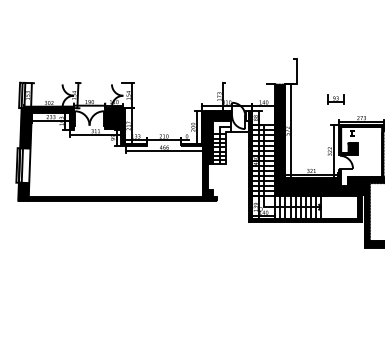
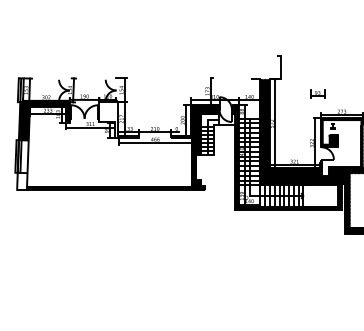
hatch: (125, 126) -> (118, 119), removed
hatch: (23, 190) -> (22, 180), removed

